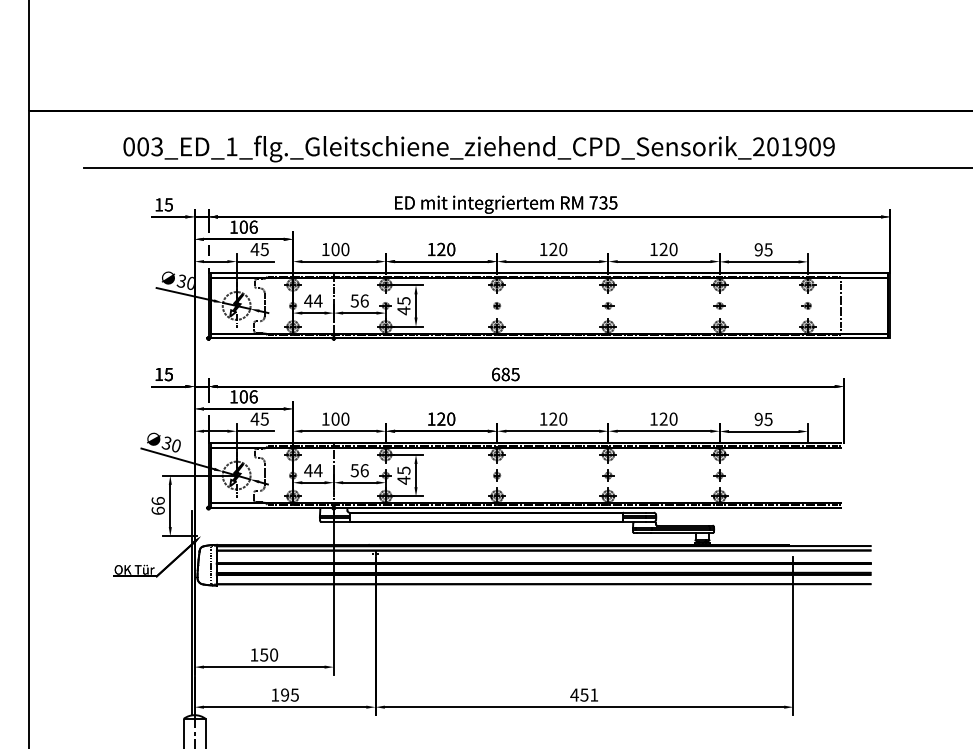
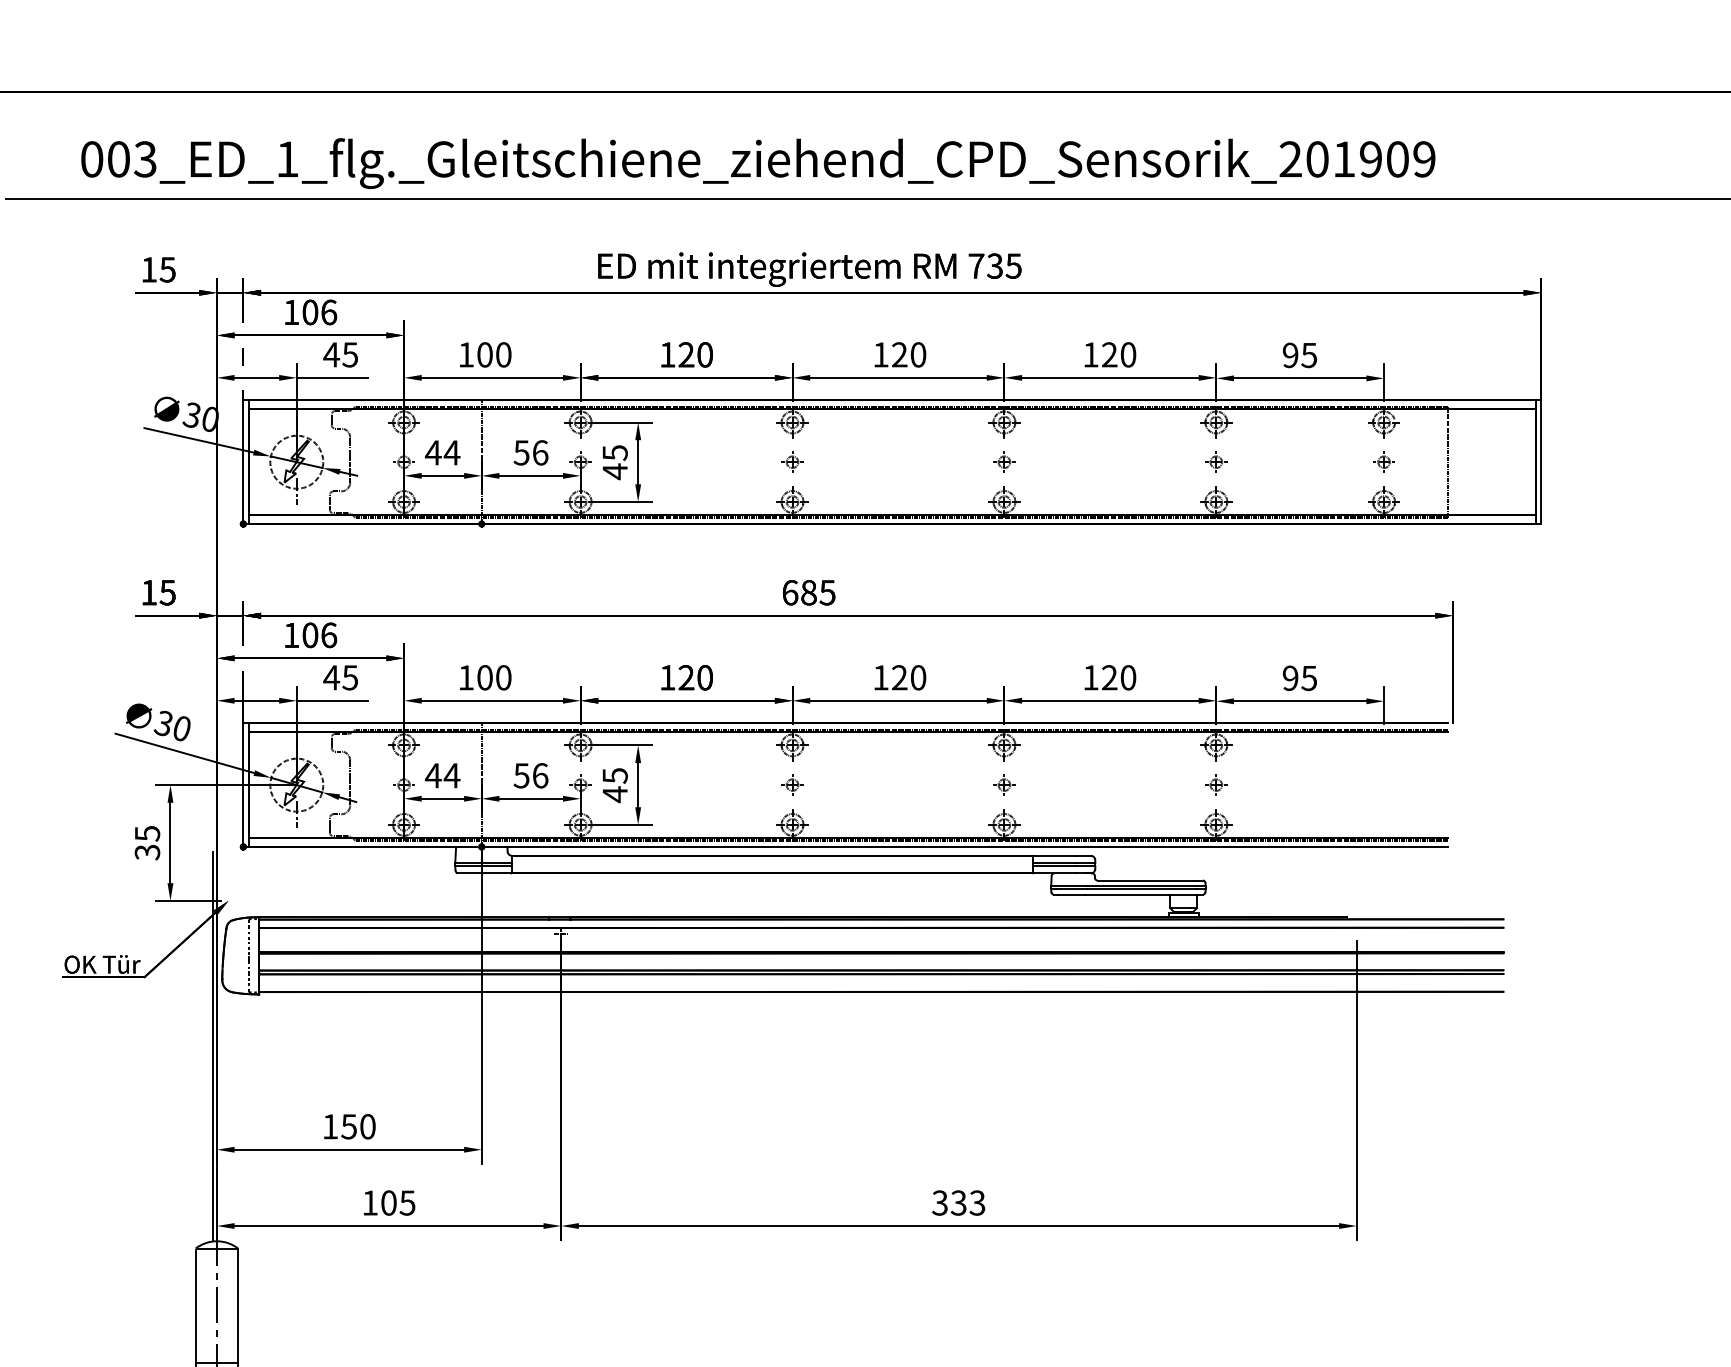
text: (157, 505) -> (146, 842), 66 -> 35
text: (285, 694) -> (389, 1201), 195 -> 105
text: (584, 694) -> (958, 1201), 451 -> 333

